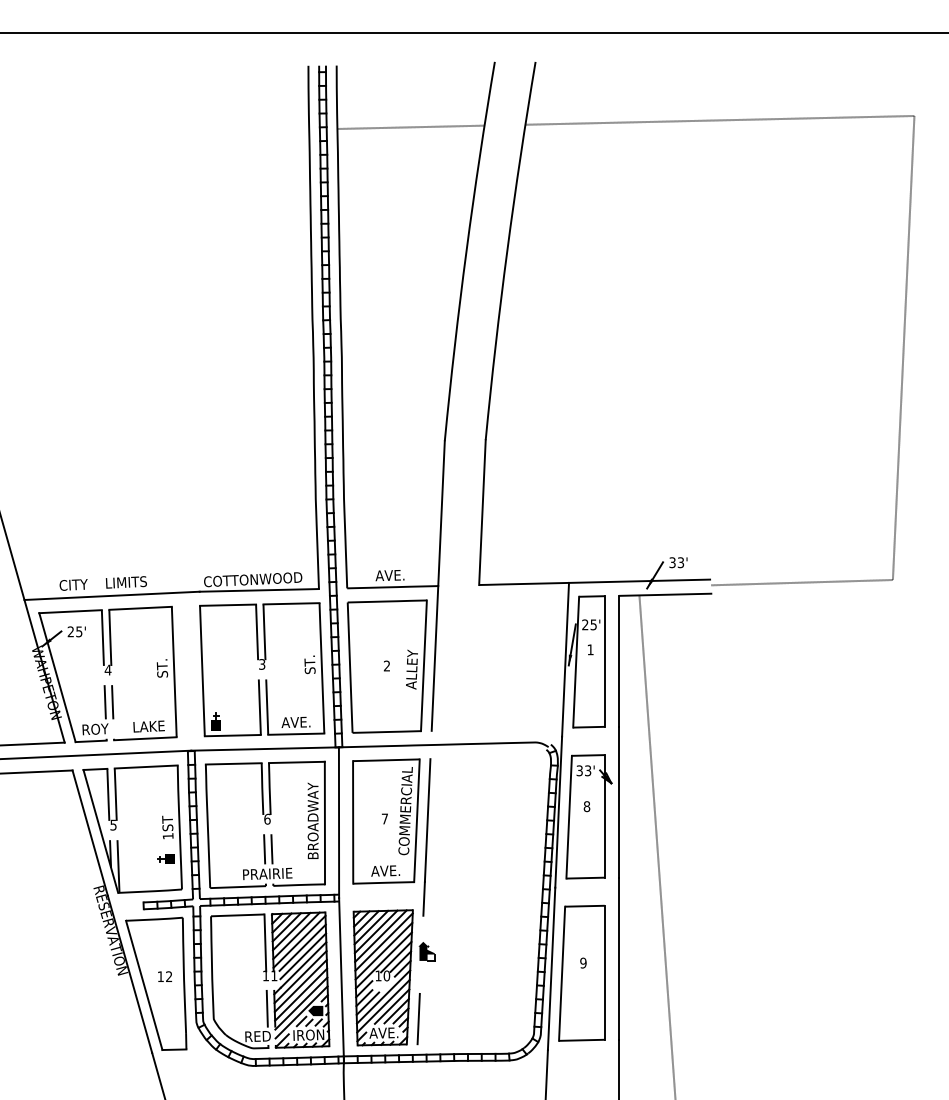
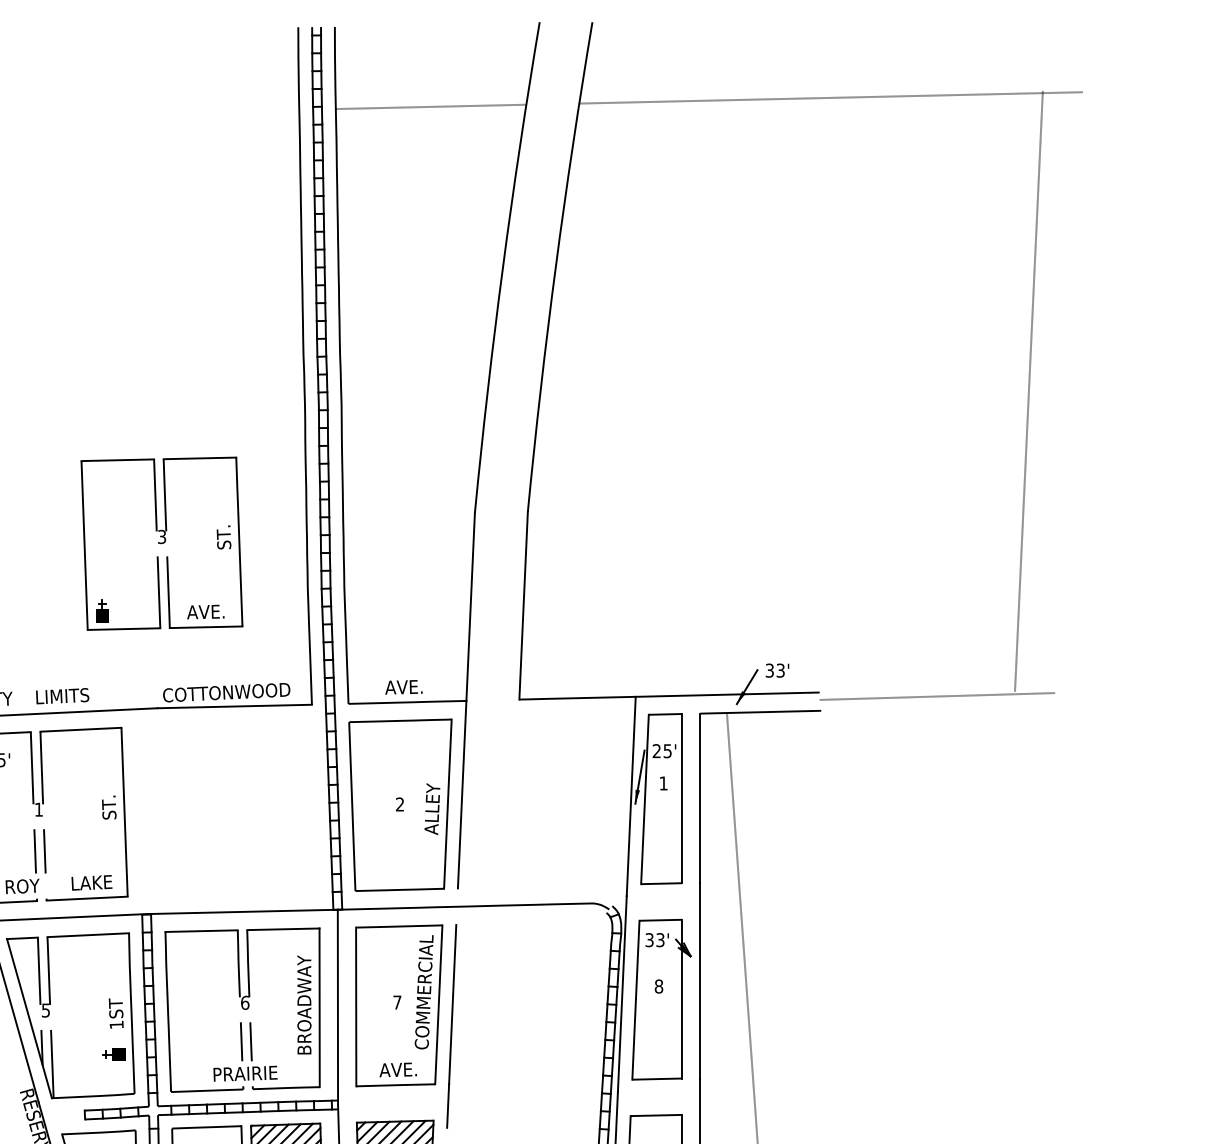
line: (903, 348) -> (1028, 391), moved
text: (107, 669) -> (38, 808), 4 -> 1
part: (262, 669) -> (162, 543), moved

